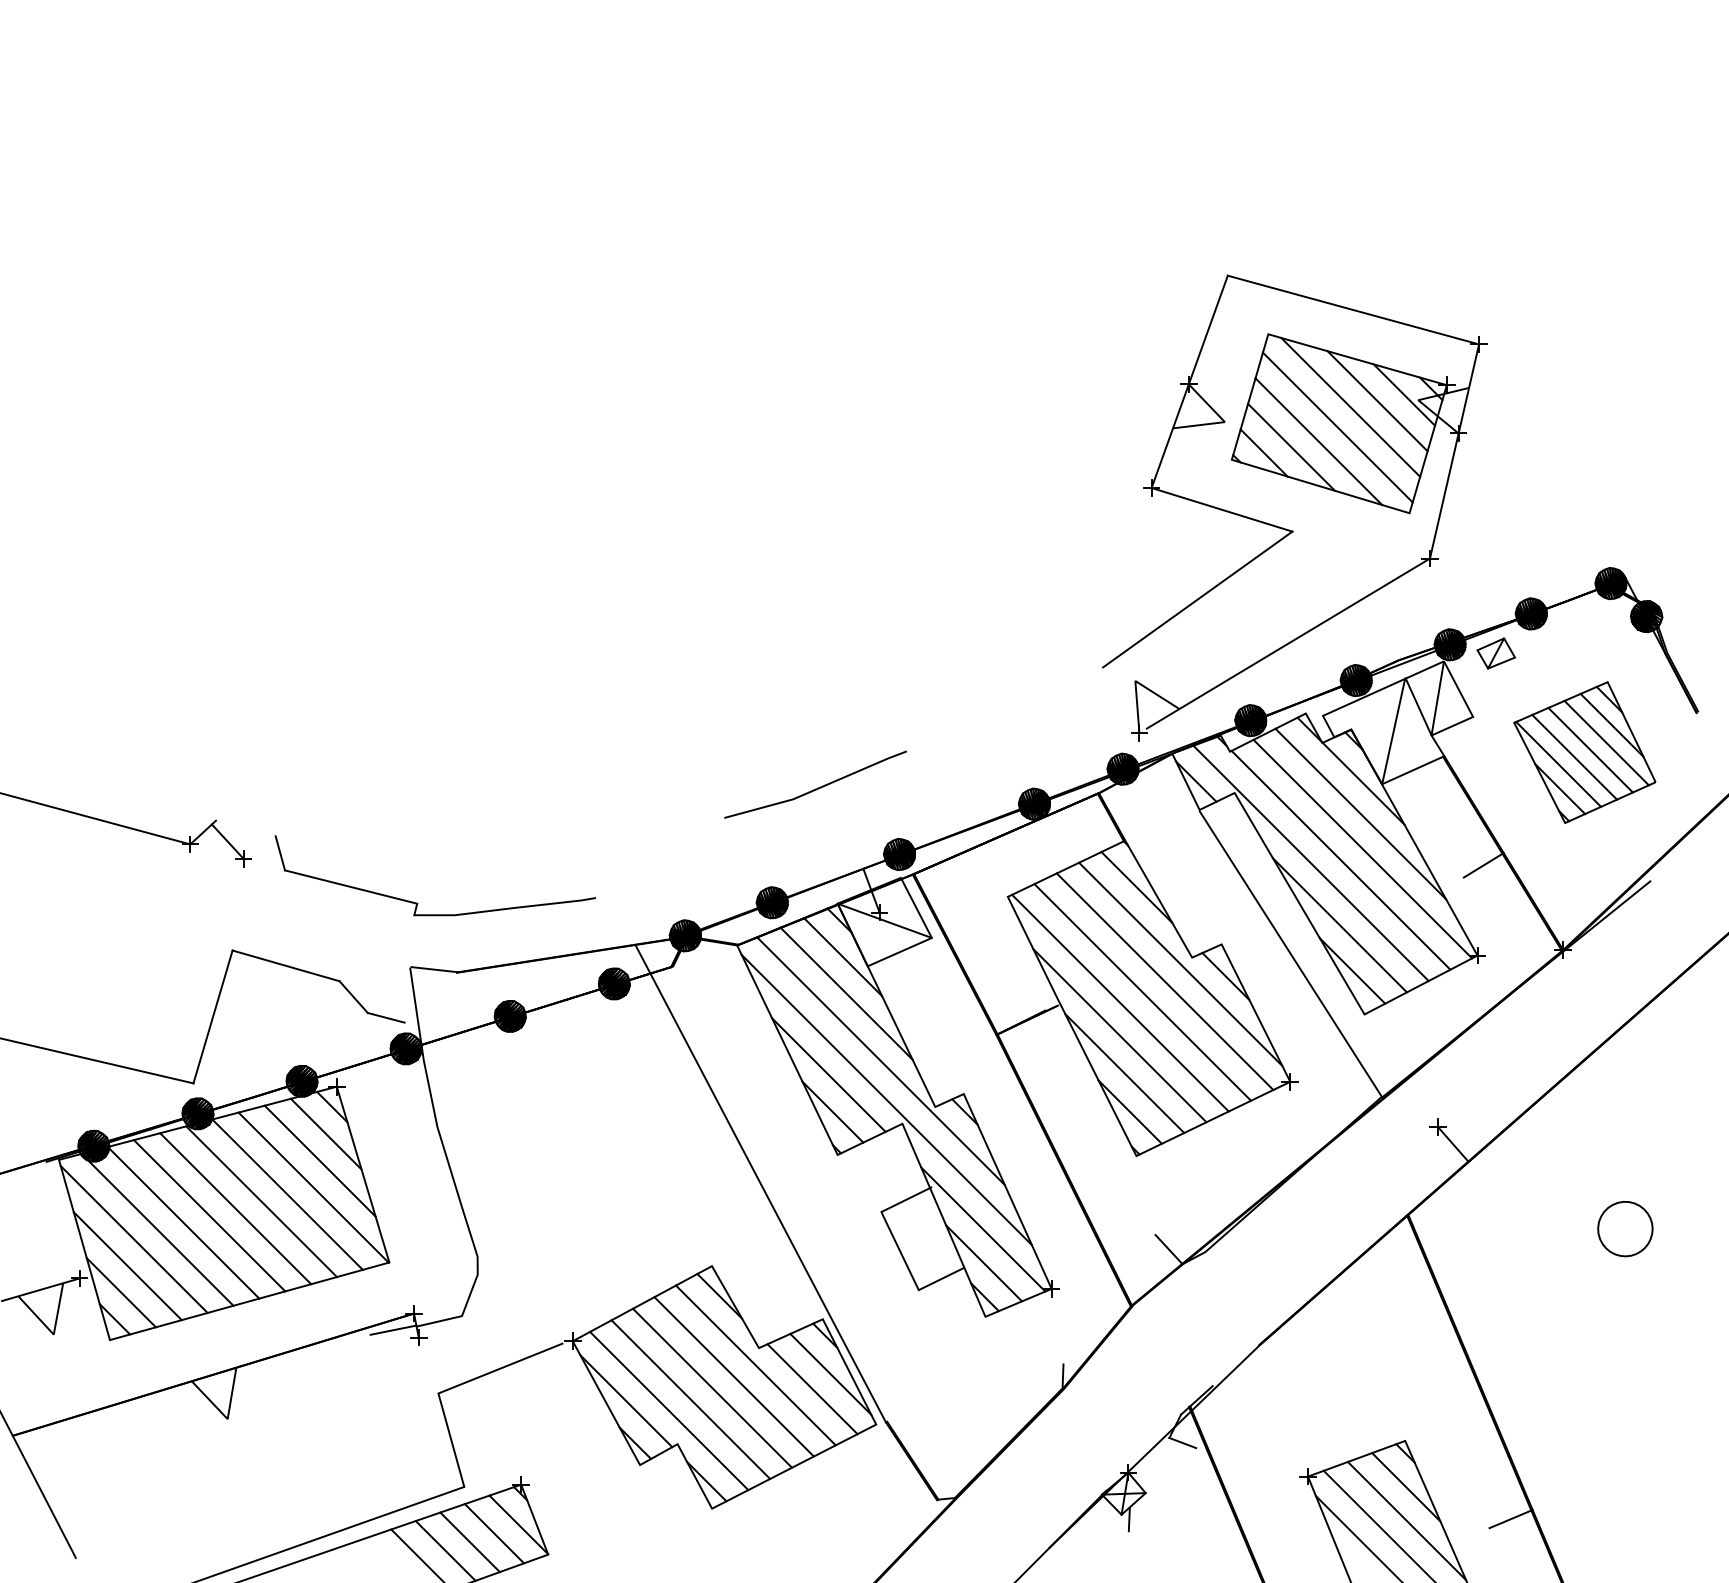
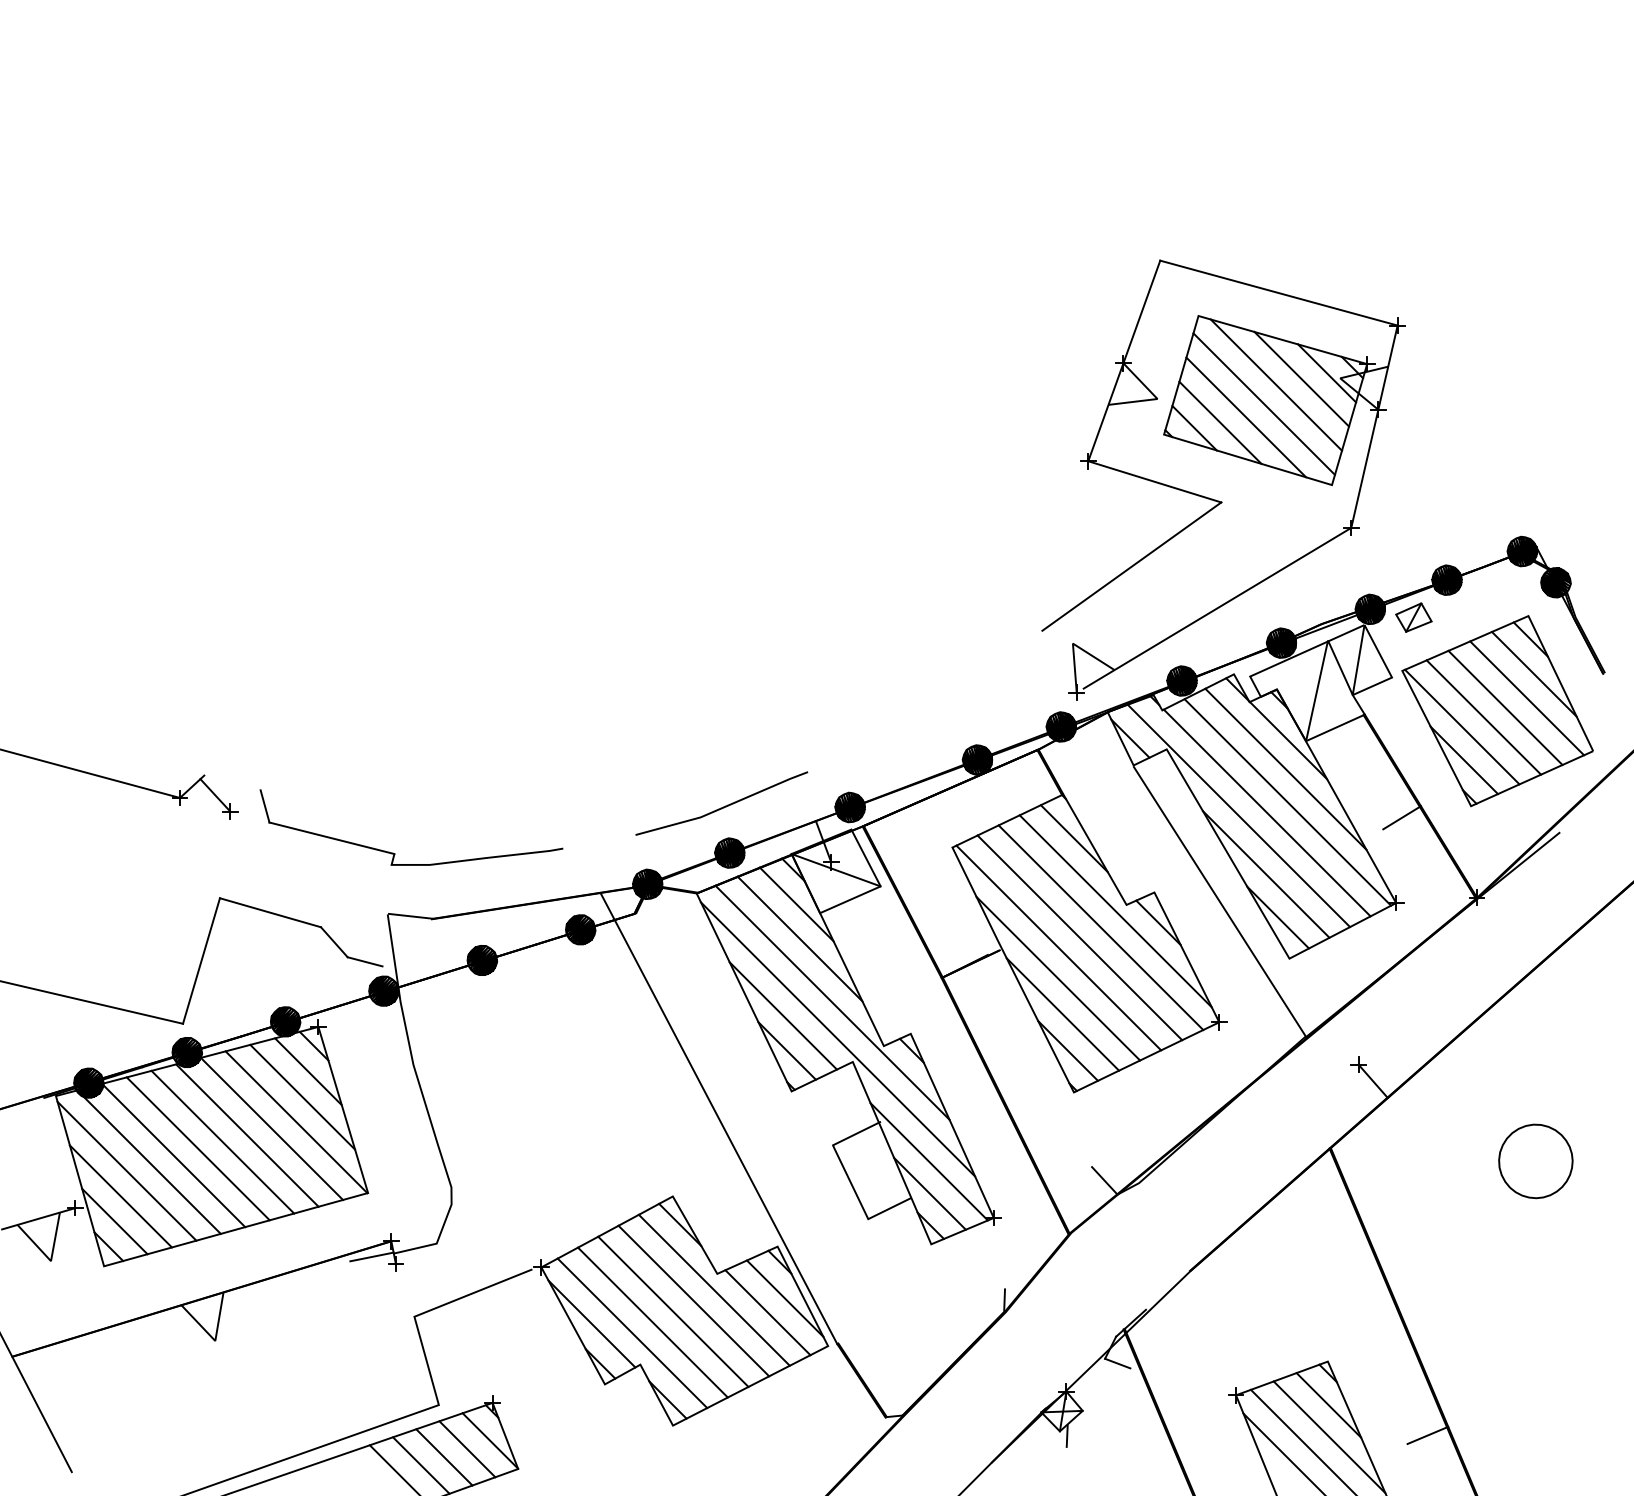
part: (1584, 752) -> (1497, 711), size x1.43
line: (817, 787) -> (723, 806), moved
part: (1624, 1229) -> (1535, 1161), size x1.43

